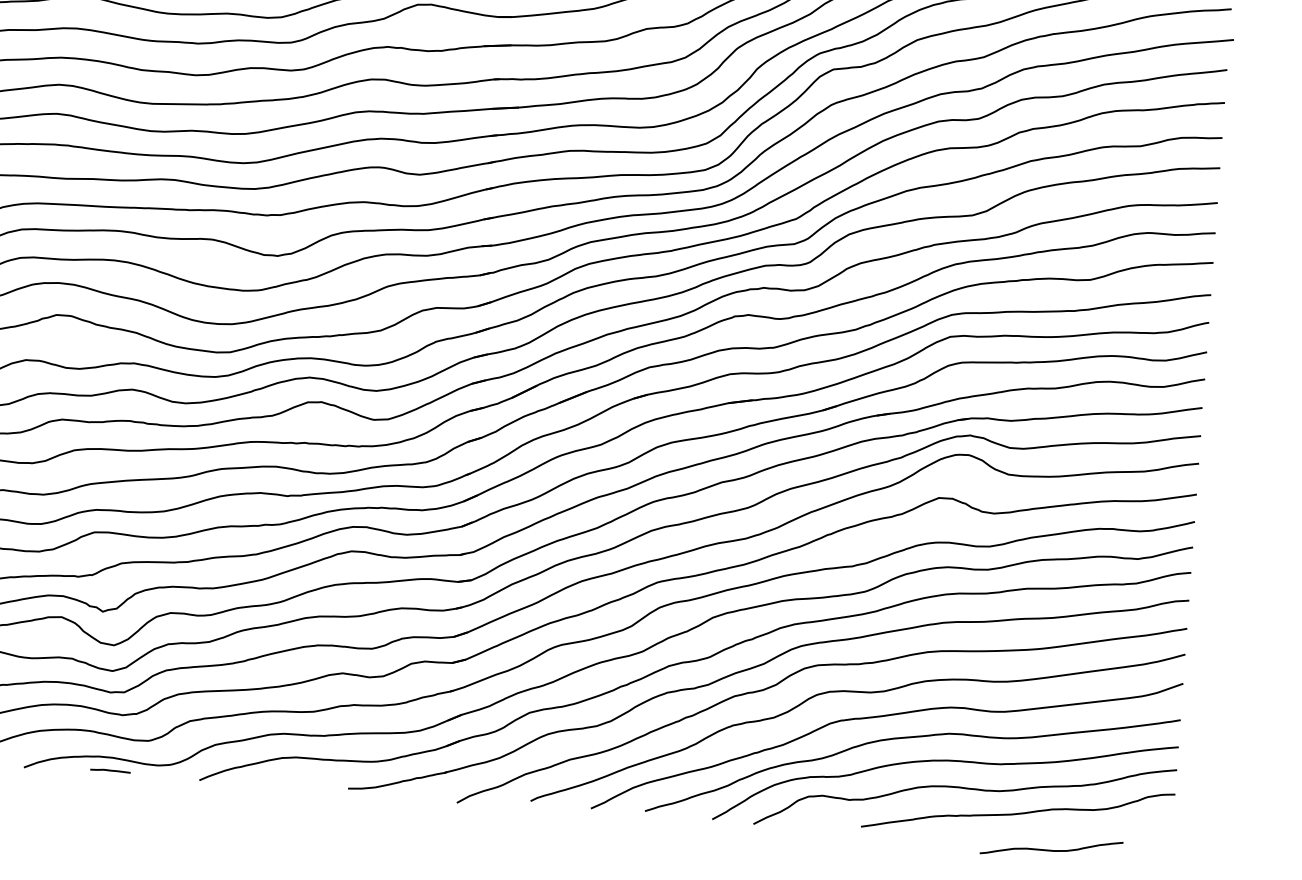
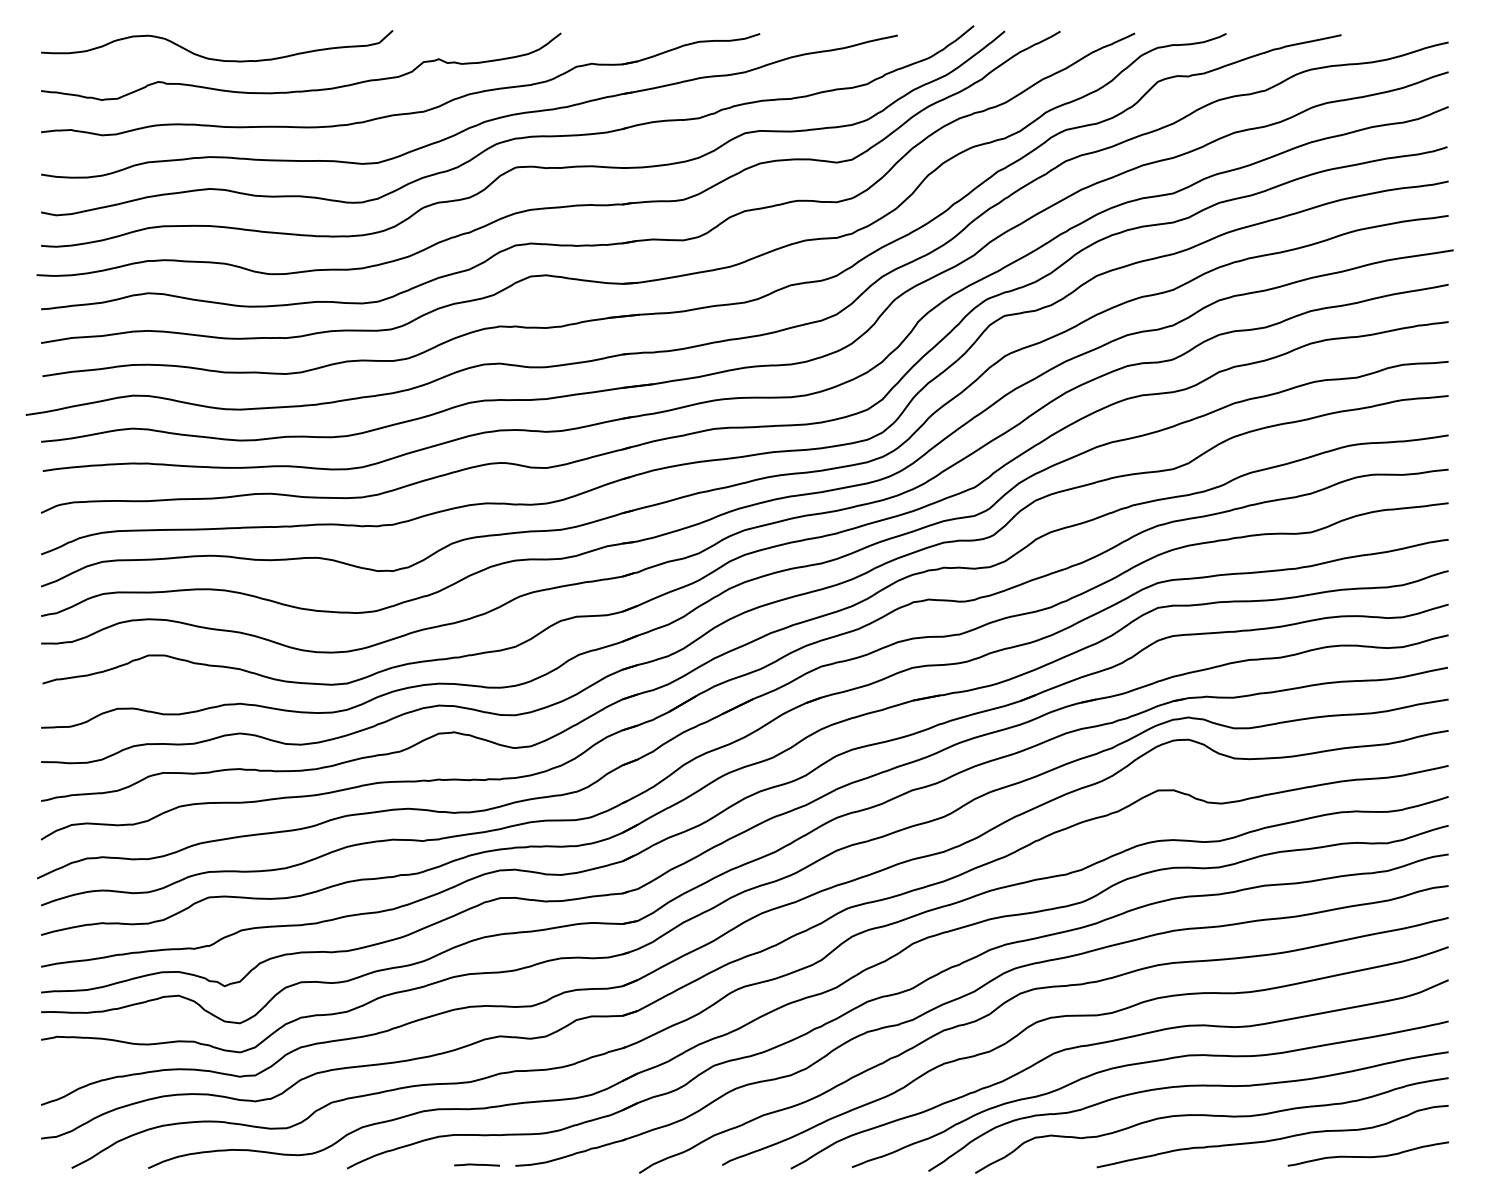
line: (109, 770) -> (476, 1164), moved
curve: (1050, 850) -> (1367, 1156), moved

